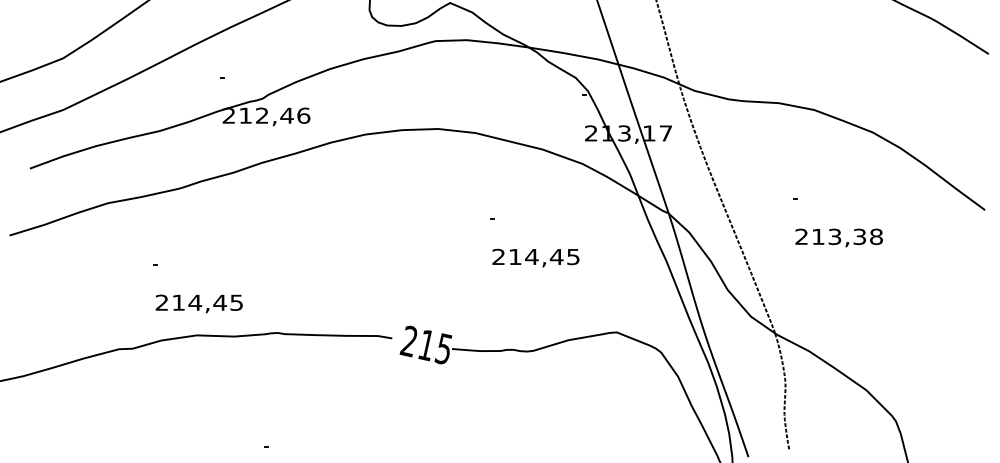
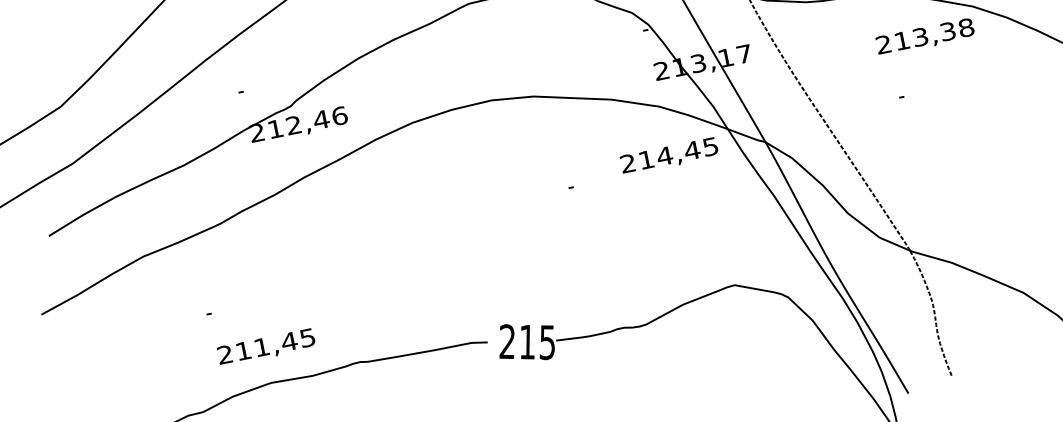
text: (838, 237) -> (924, 37), moved
text: (535, 257) -> (668, 155), moved
text: (195, 302) -> (262, 346), 214,45 -> 211,45

